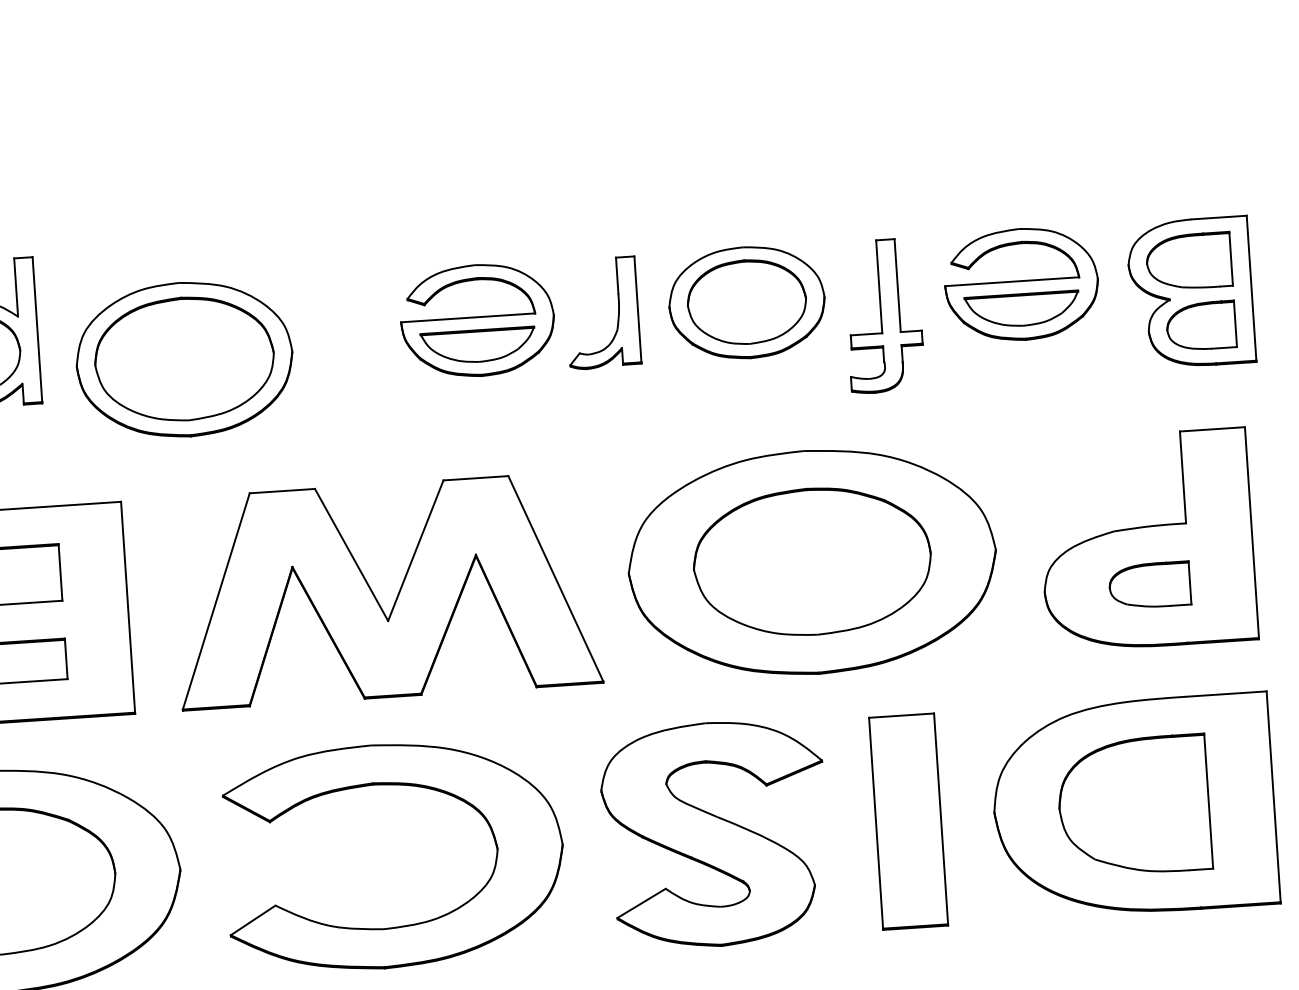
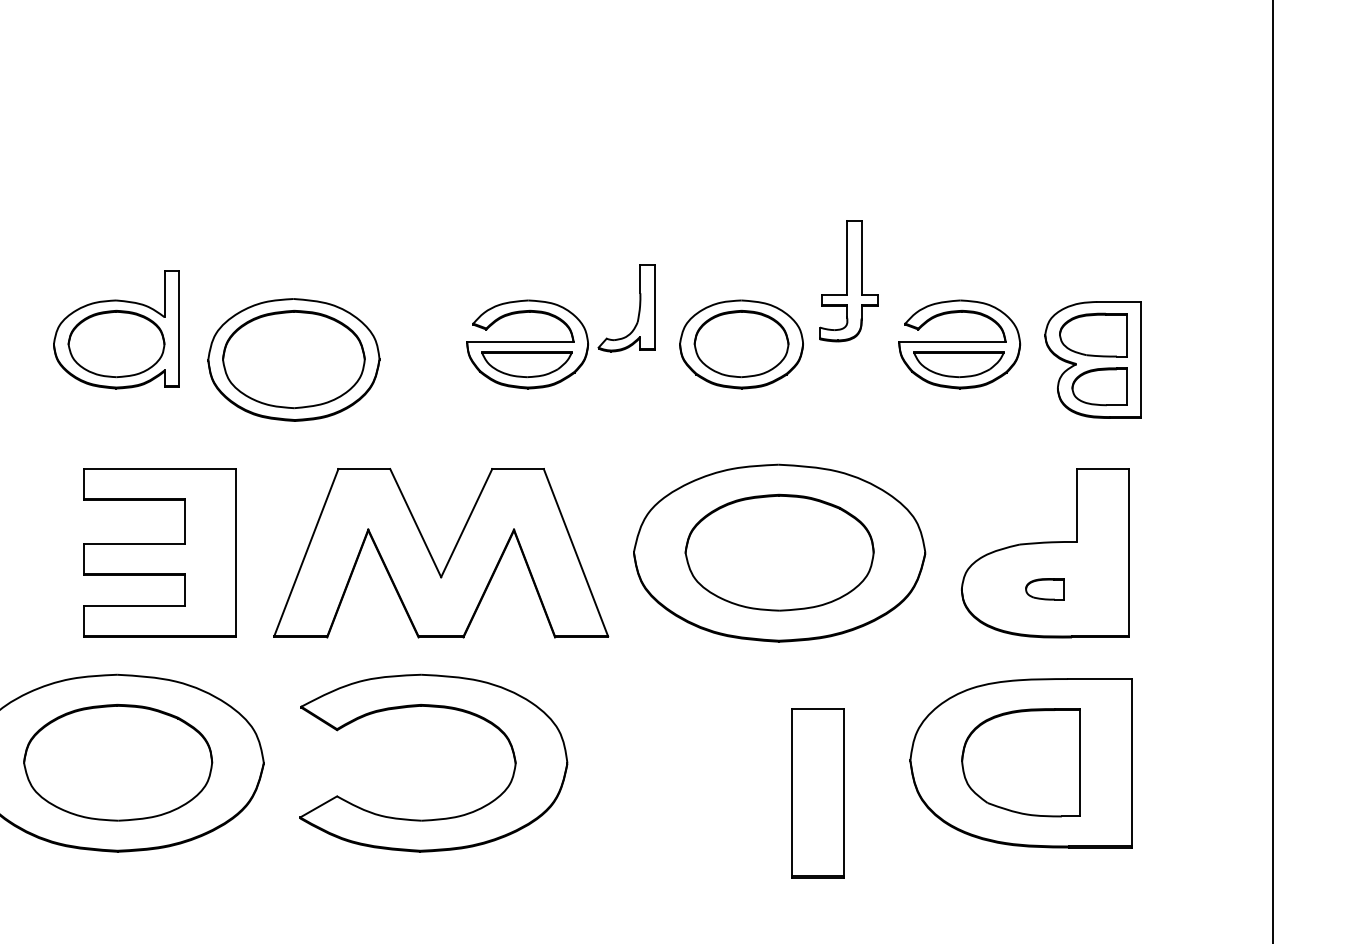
part: (617, 313) -> (638, 309), moved
part: (883, 316) -> (848, 281), moved
part: (1148, 585) -> (1044, 589), size x0.6
part: (907, 822) -> (817, 793), moved
part: (715, 833) -> (688, 762), removed

